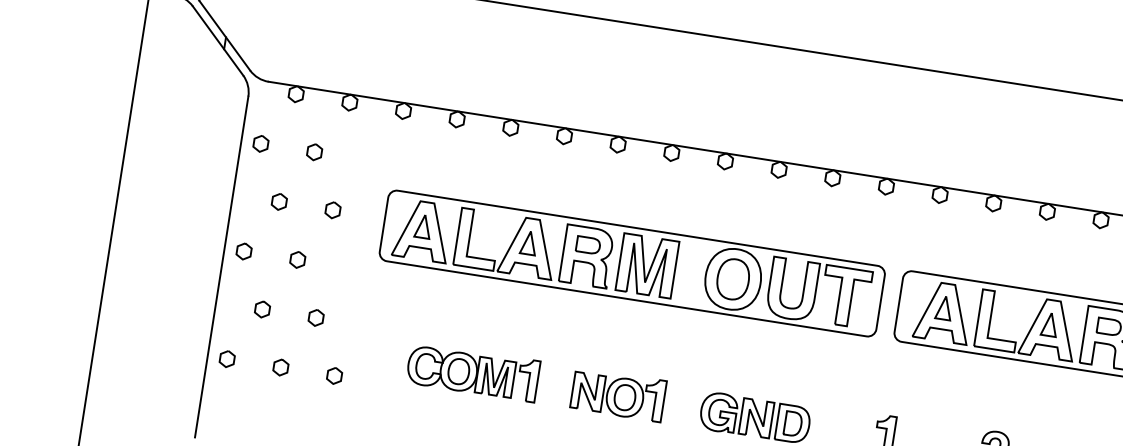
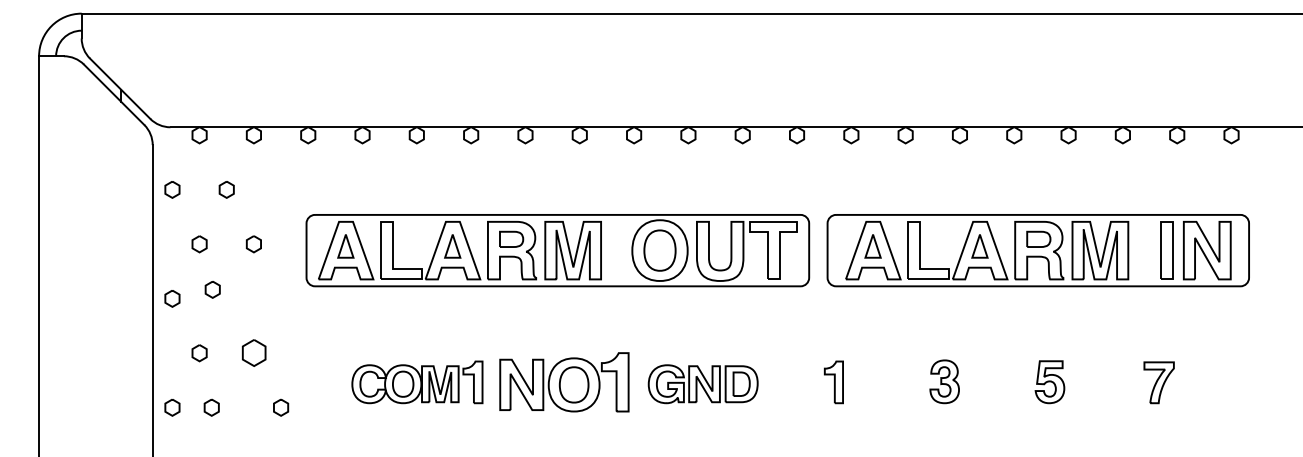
part: (297, 259) -> (212, 289), moved
part: (315, 318) -> (253, 353), size x1.6
part: (280, 367) -> (211, 407), moved
part: (618, 394) -> (564, 382), size x1.4

